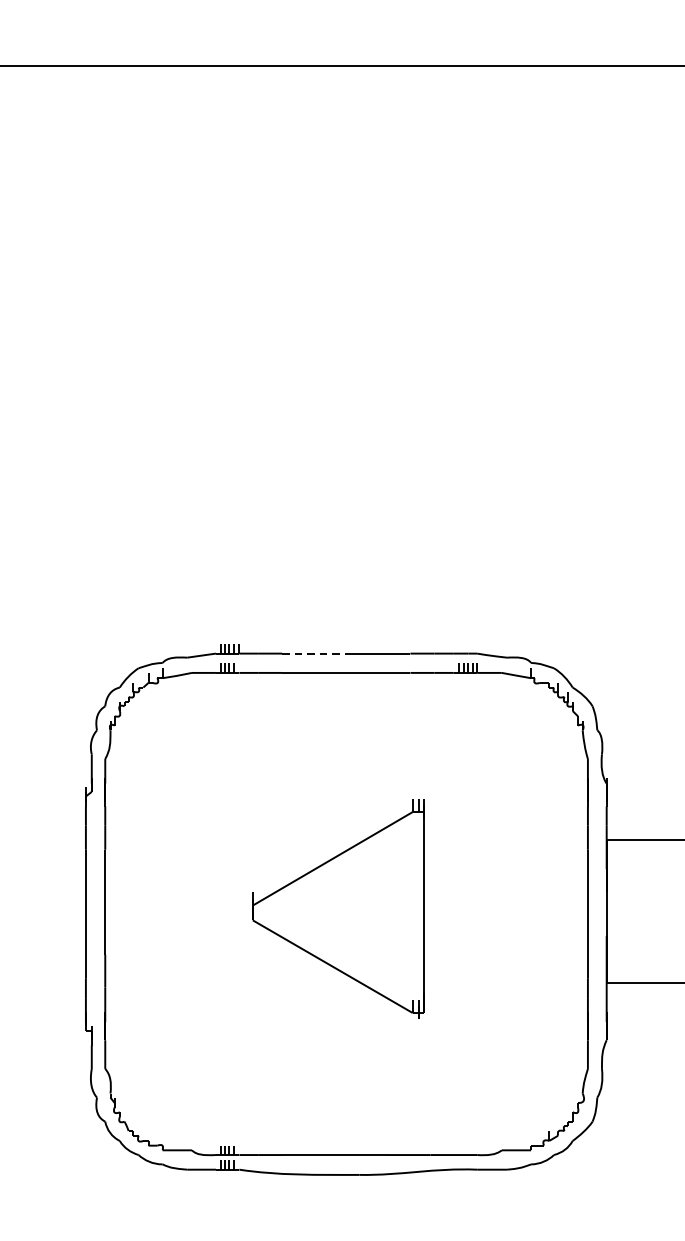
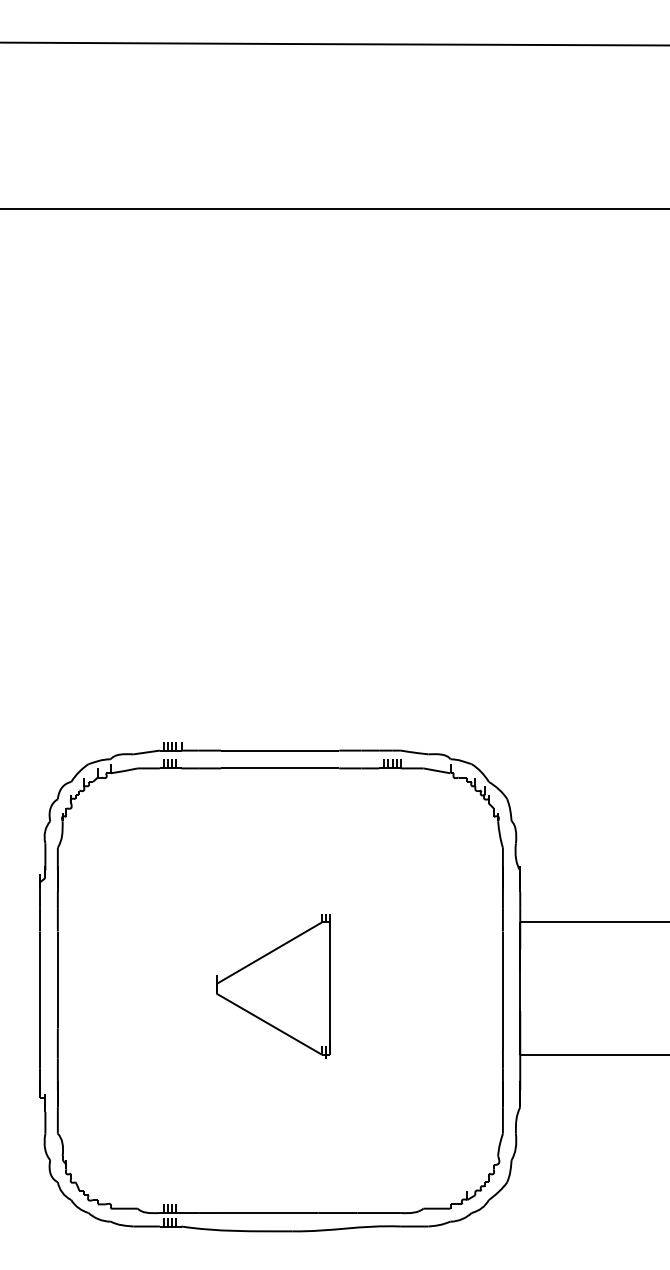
line: (316, 653) -> (252, 750), dashed -> solid
part: (339, 909) -> (273, 986), size x0.71

